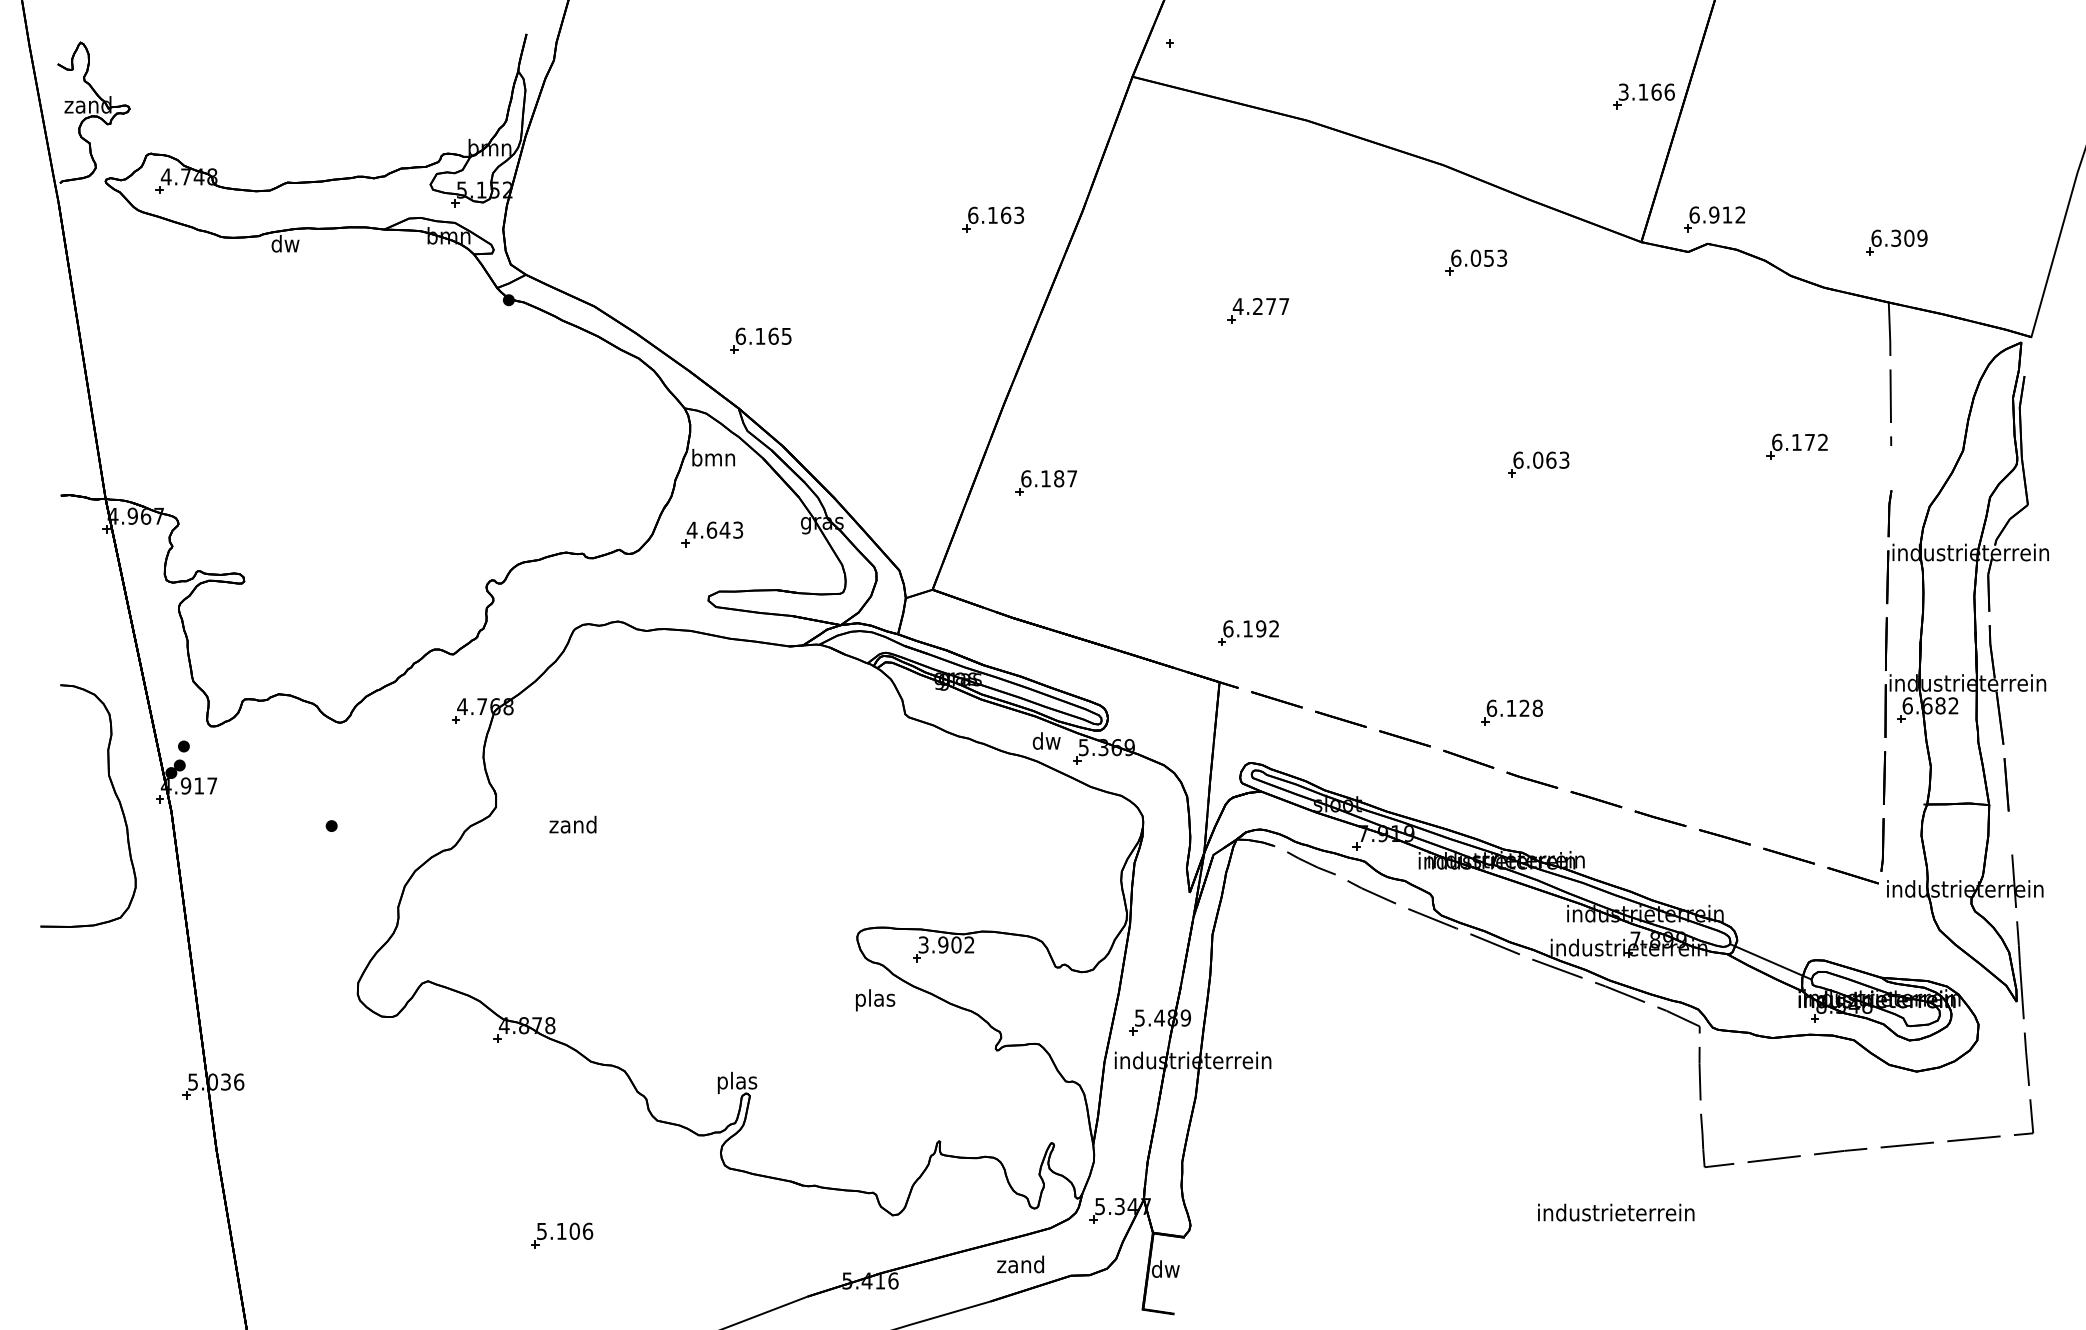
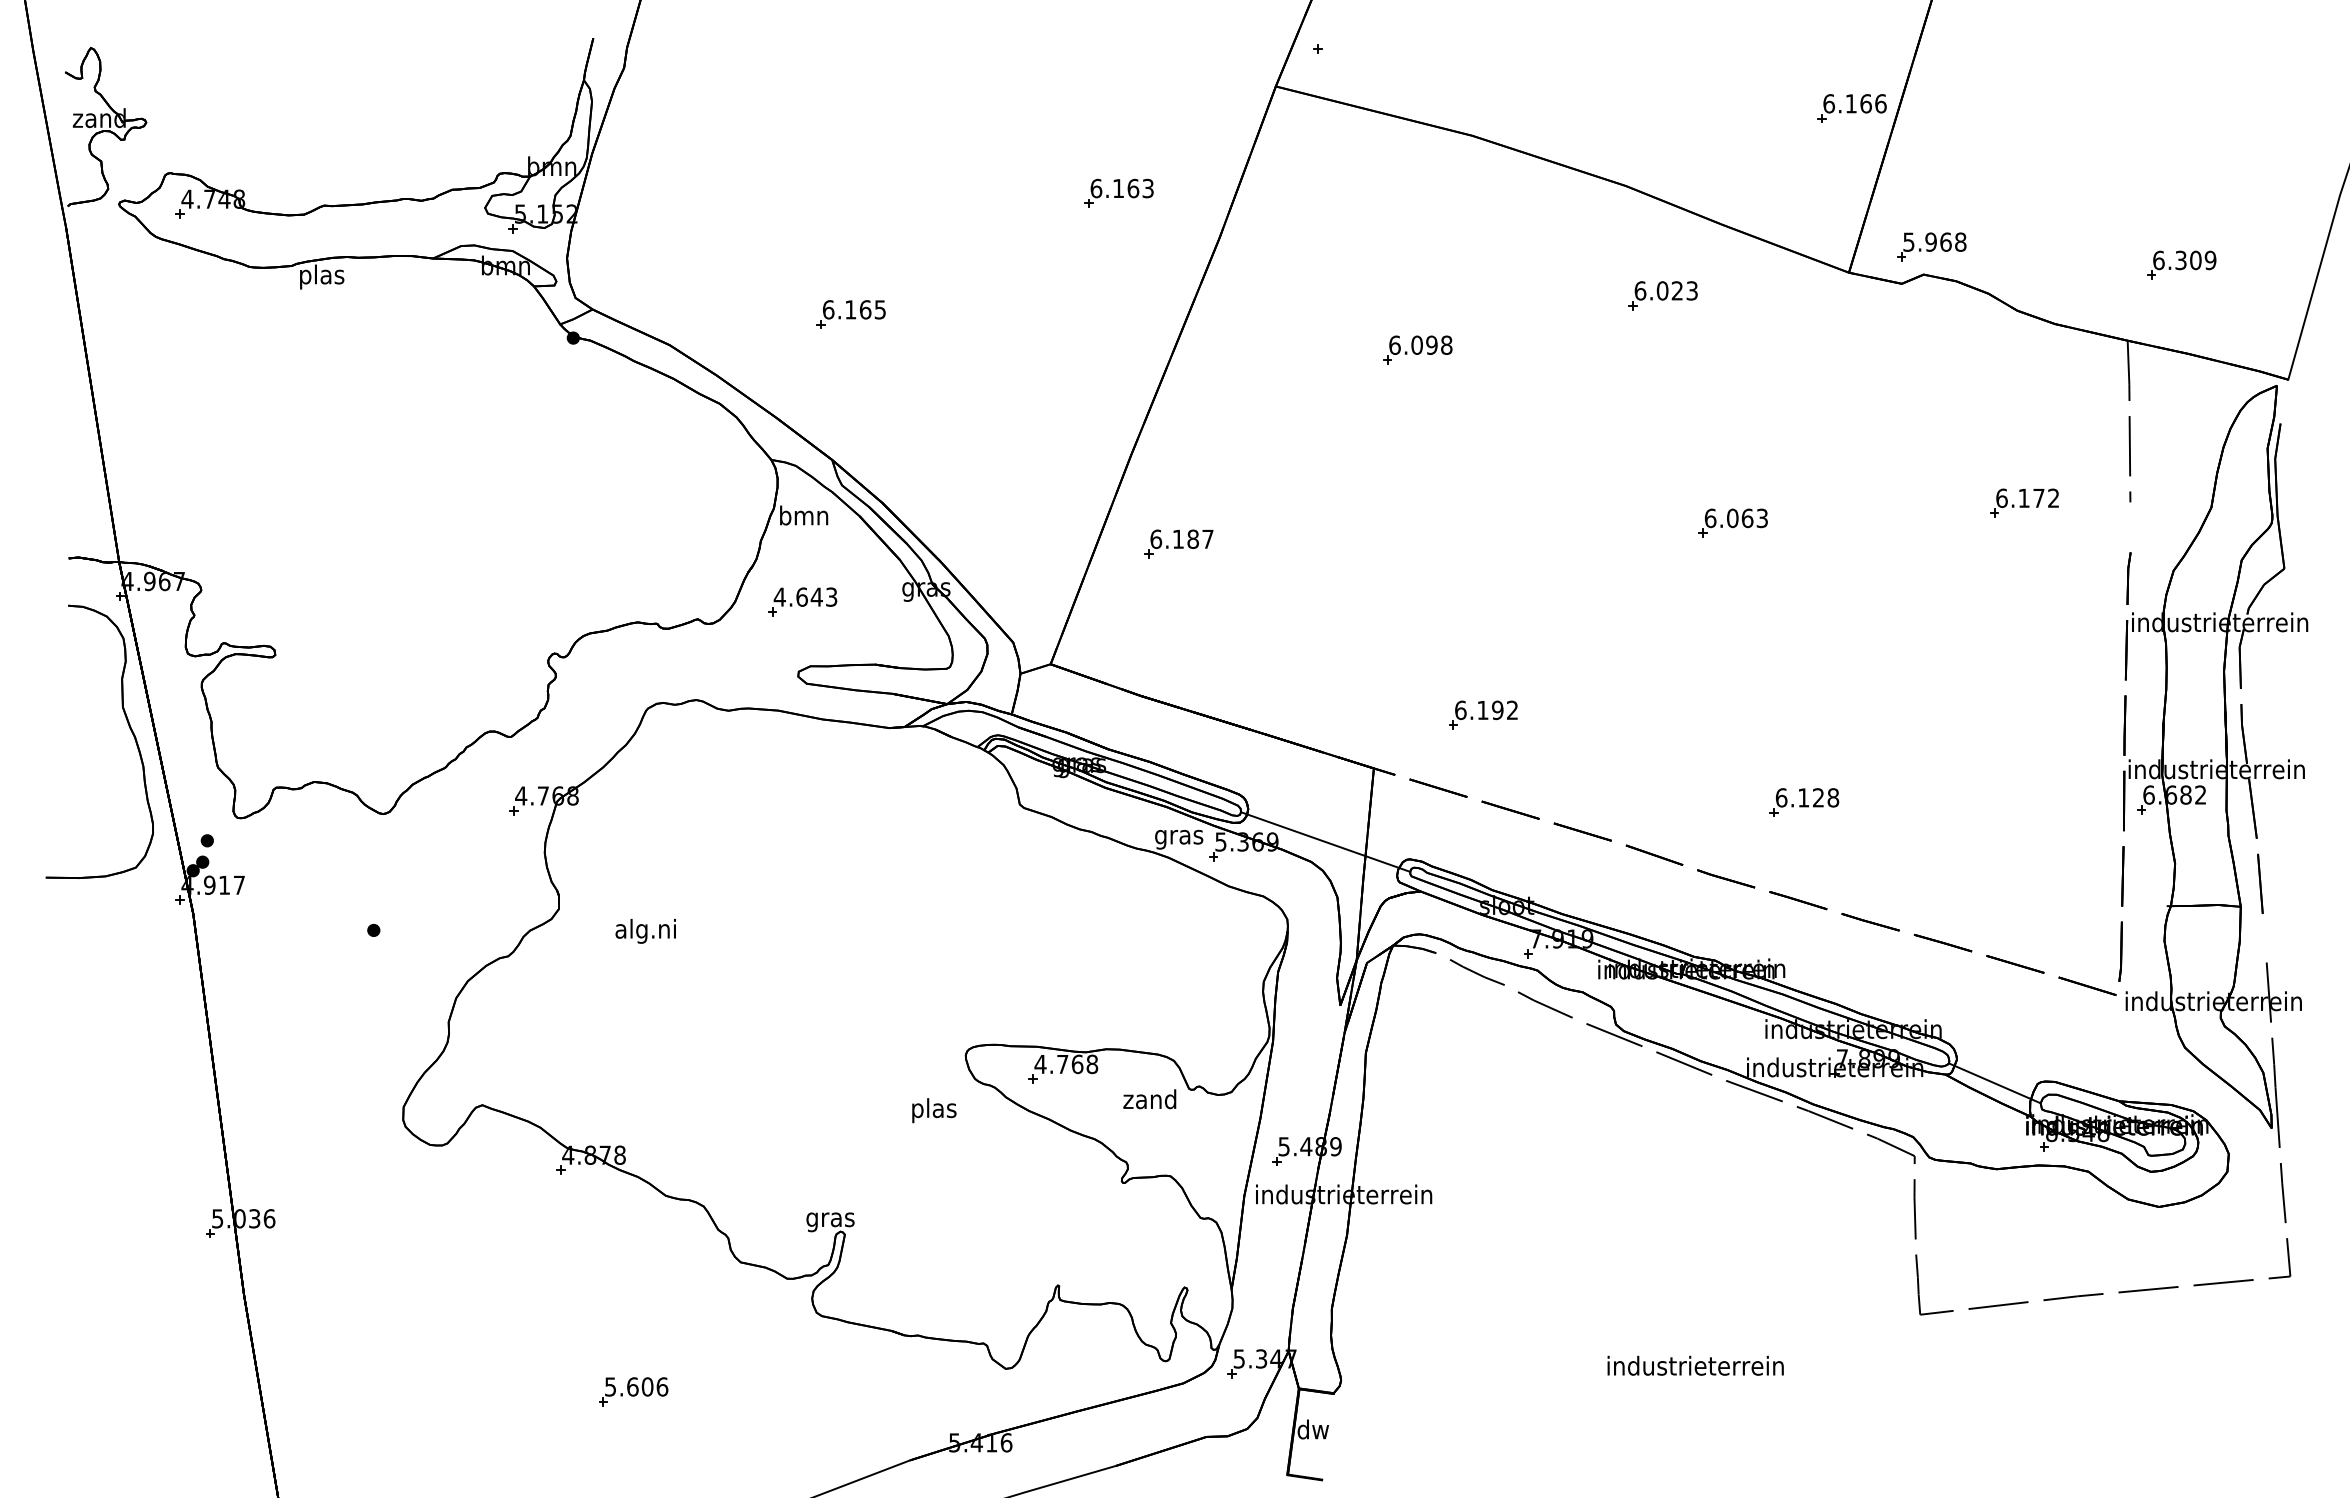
text: (1623, 91) -> (1828, 103), 3.166 -> 6.166
text: (1717, 214) -> (1934, 241), 6.912 -> 5.968
part: (992, 218) -> (1118, 192), moved
part: (1896, 241) -> (2181, 264), moved
text: (286, 245) -> (322, 276), dw -> plas
text: (1488, 257) -> (1676, 290), 6.053 -> 6.023
text: (1260, 305) -> (1420, 344), 4.277 -> 6.098
part: (760, 340) -> (850, 314), moved
part: (1248, 632) -> (1483, 714), moved
part: (1512, 712) -> (1804, 802), moved
text: (1046, 742) -> (1179, 836), dw -> gras
line: (1176, 747) -> (1325, 841), added
part: (113, 792) -> (128, 726), moved
text: (572, 826) -> (645, 930), zand -> alg.ni
text: (946, 945) -> (1066, 1064), 3.902 -> 4.768
text: (875, 1000) -> (934, 1110), moved
text: (737, 1082) -> (830, 1219), plas -> gras
text: (1616, 1212) -> (1695, 1365), moved
text: (561, 1230) -> (632, 1386), 5.106 -> 5.606
text: (1020, 1264) -> (1149, 1099), moved

